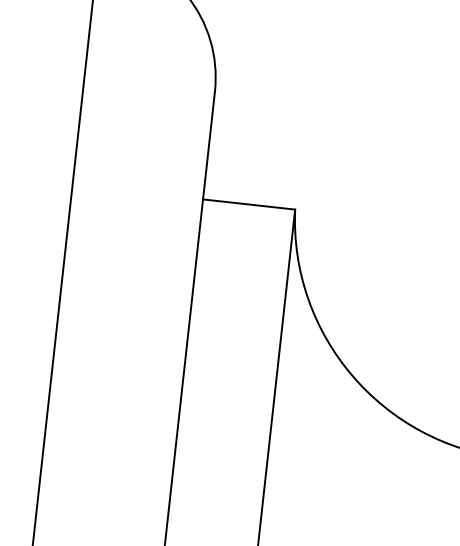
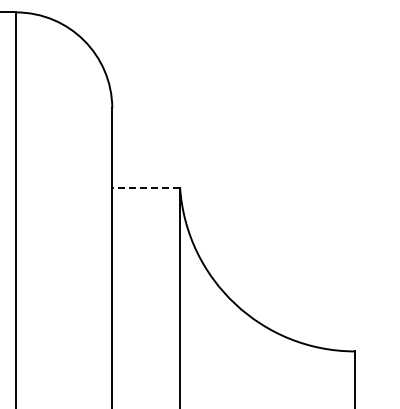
line: (249, 204) -> (146, 187), solid -> dashed

